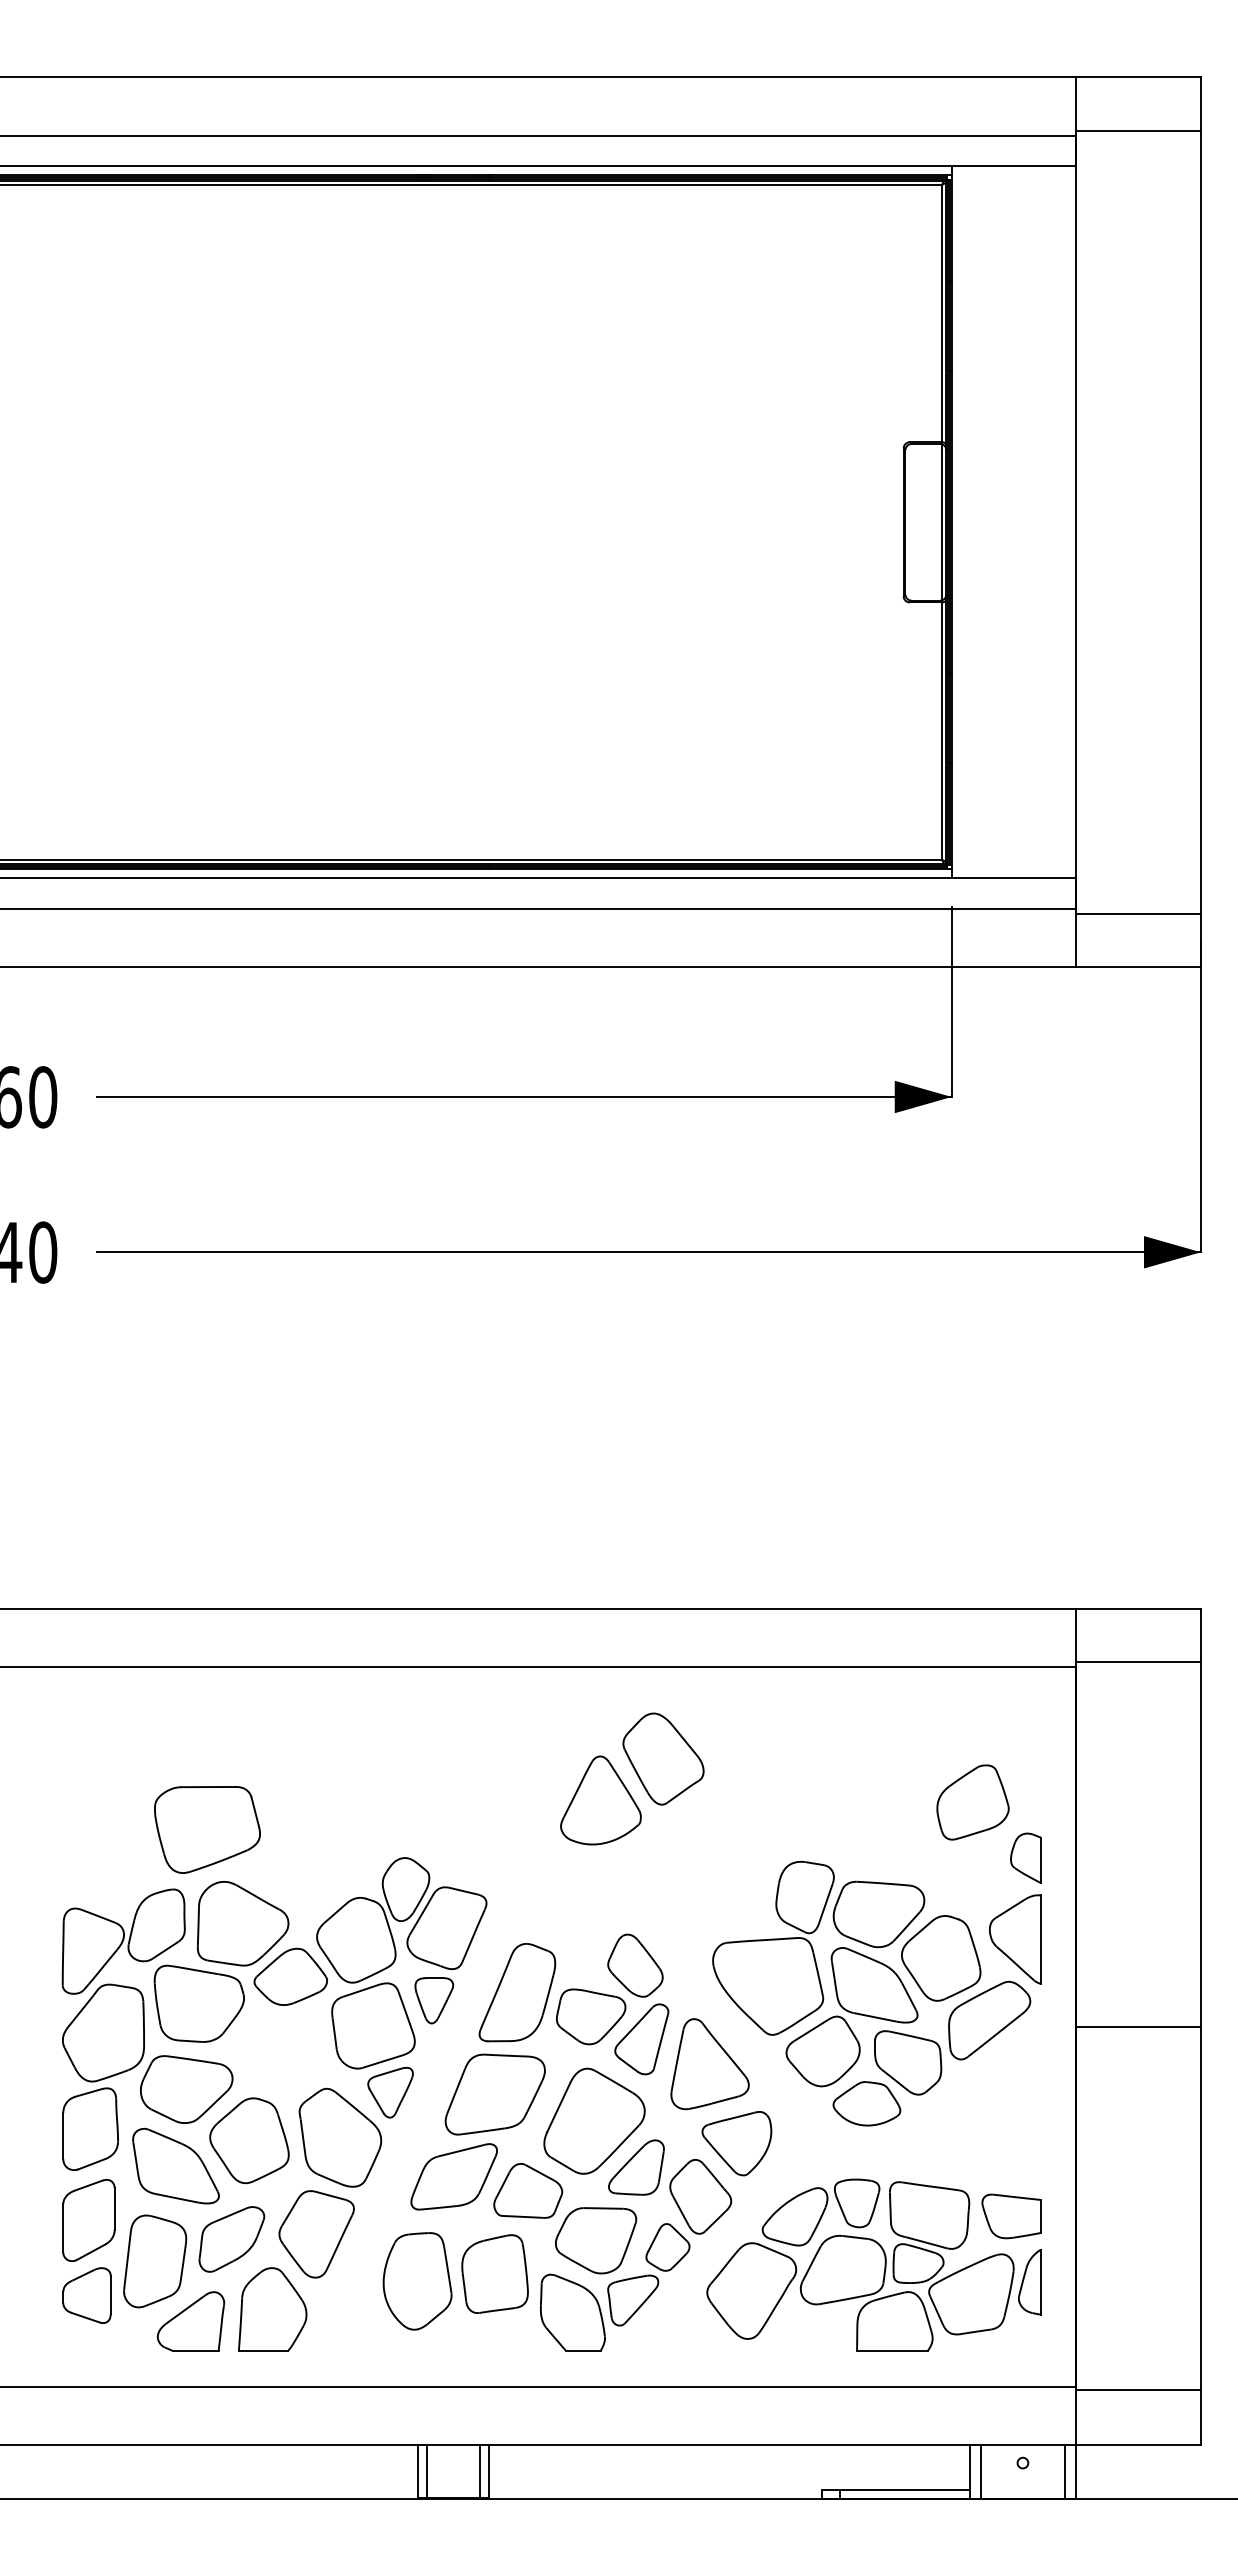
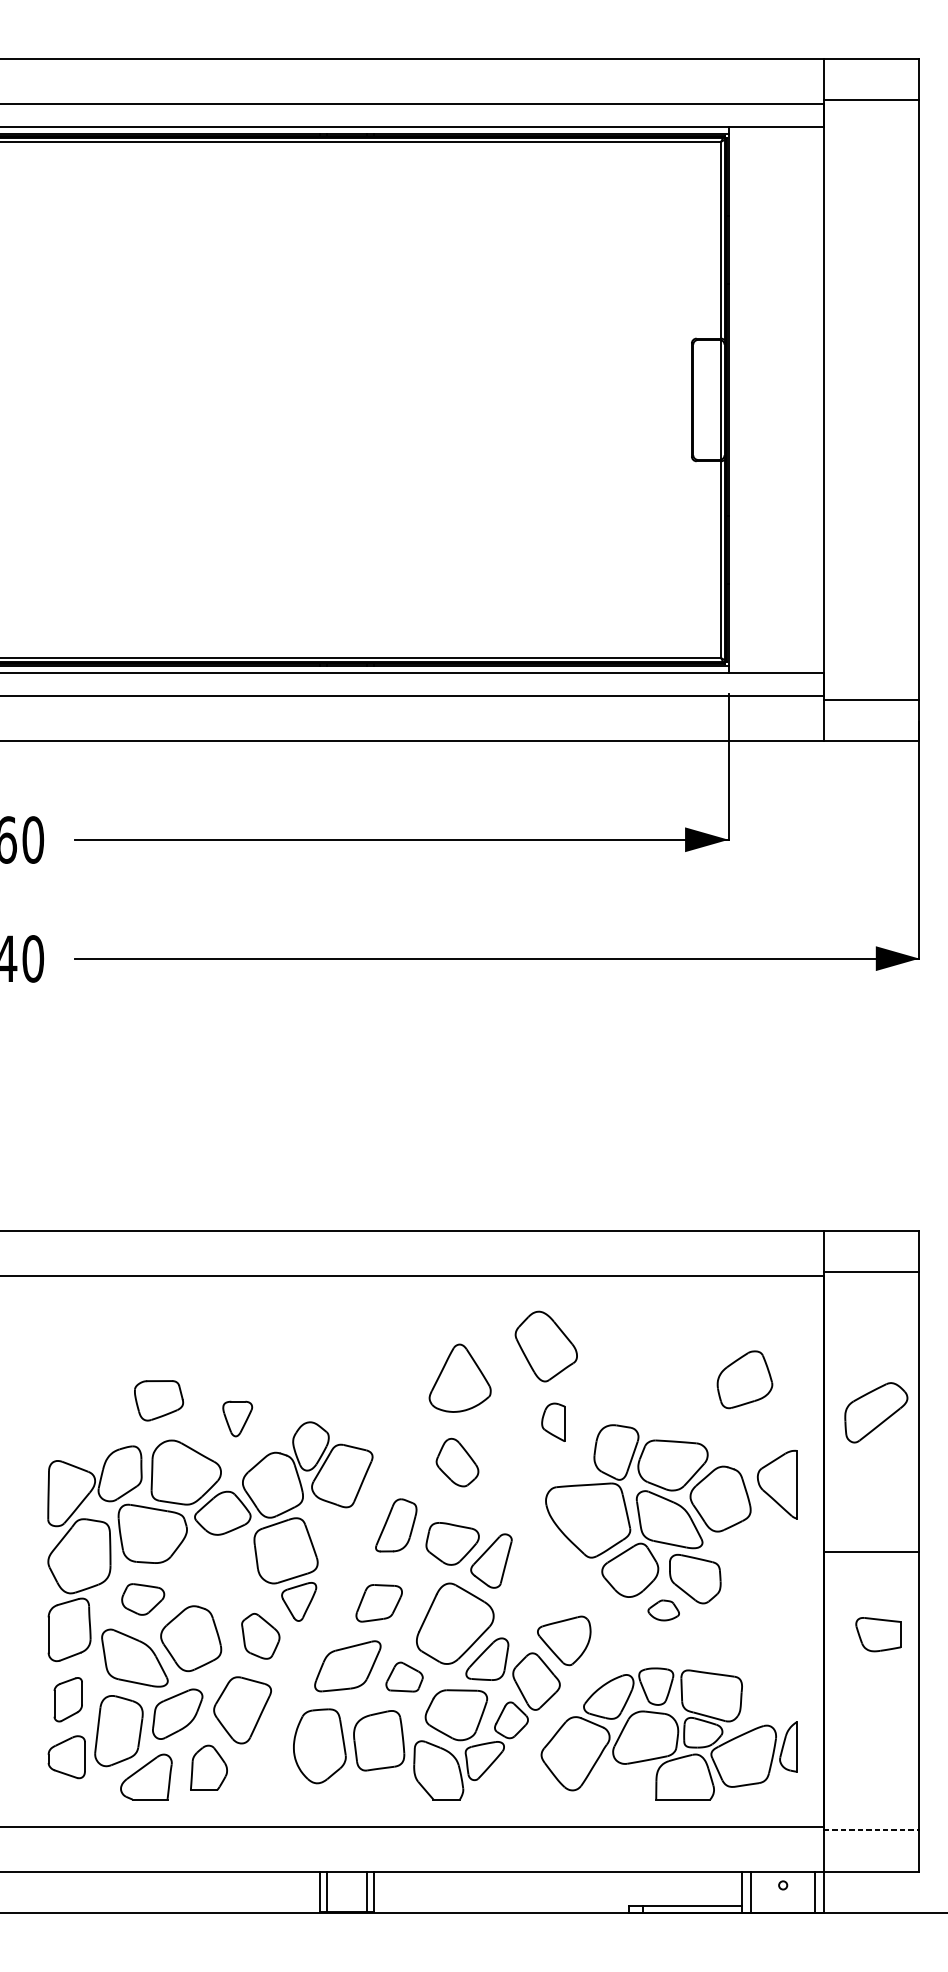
part: (663, 1758) -> (546, 1346), moved
part: (207, 1829) -> (159, 1400), size x0.6
part: (1025, 1857) -> (553, 1421), moved
part: (635, 1965) -> (457, 1462), moved
part: (517, 1992) -> (396, 1525), size x0.7
part: (434, 2000) -> (237, 1418), moved
part: (989, 2020) -> (876, 1412), moved
part: (709, 2064) -> (543, 1580), removed
part: (186, 2089) -> (142, 1599), size x0.6
part: (494, 2094) -> (378, 1603), size x0.6
part: (866, 2103) -> (663, 1610), size x0.6
part: (340, 2137) -> (260, 1636), size x0.6
part: (528, 2190) -> (404, 1676), size x0.7
part: (1011, 2216) -> (878, 1634), moved
part: (88, 2220) -> (67, 1699), size x0.7
part: (272, 2309) -> (208, 1767), size x0.7
line: (1139, 2390) -> (872, 1829), solid -> dashed

